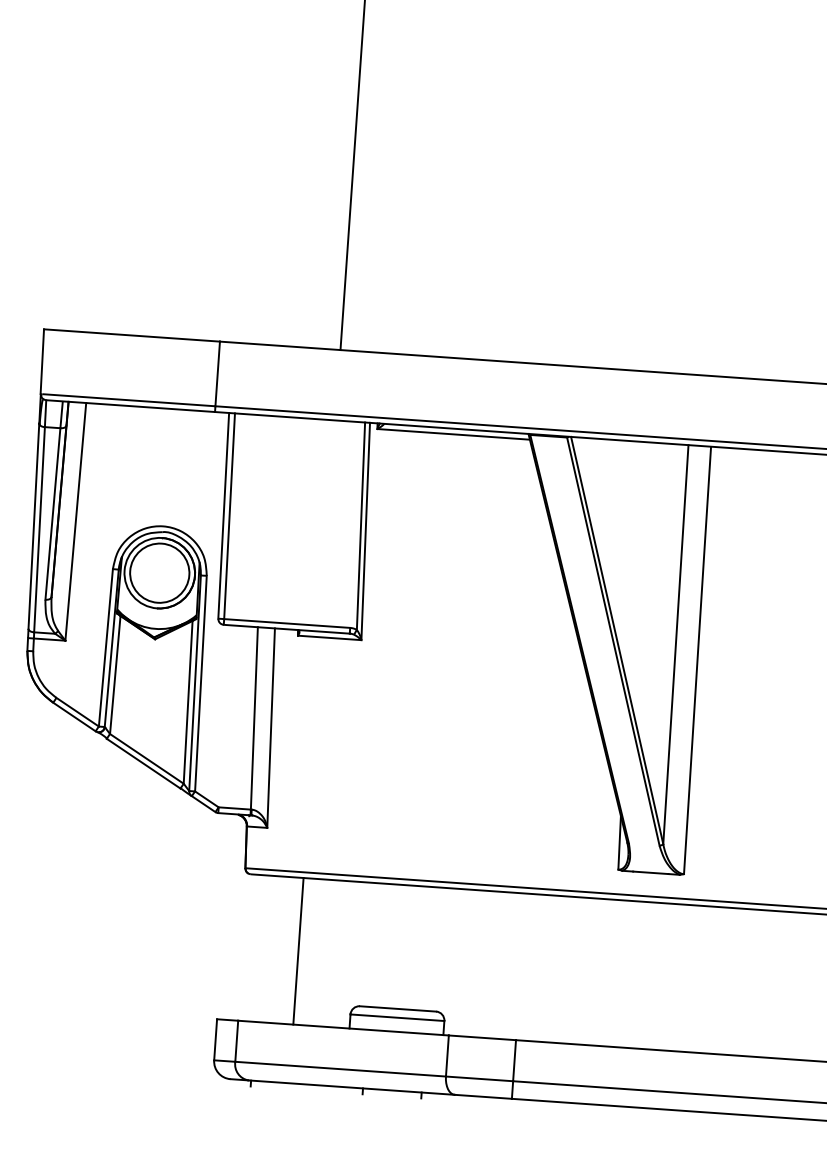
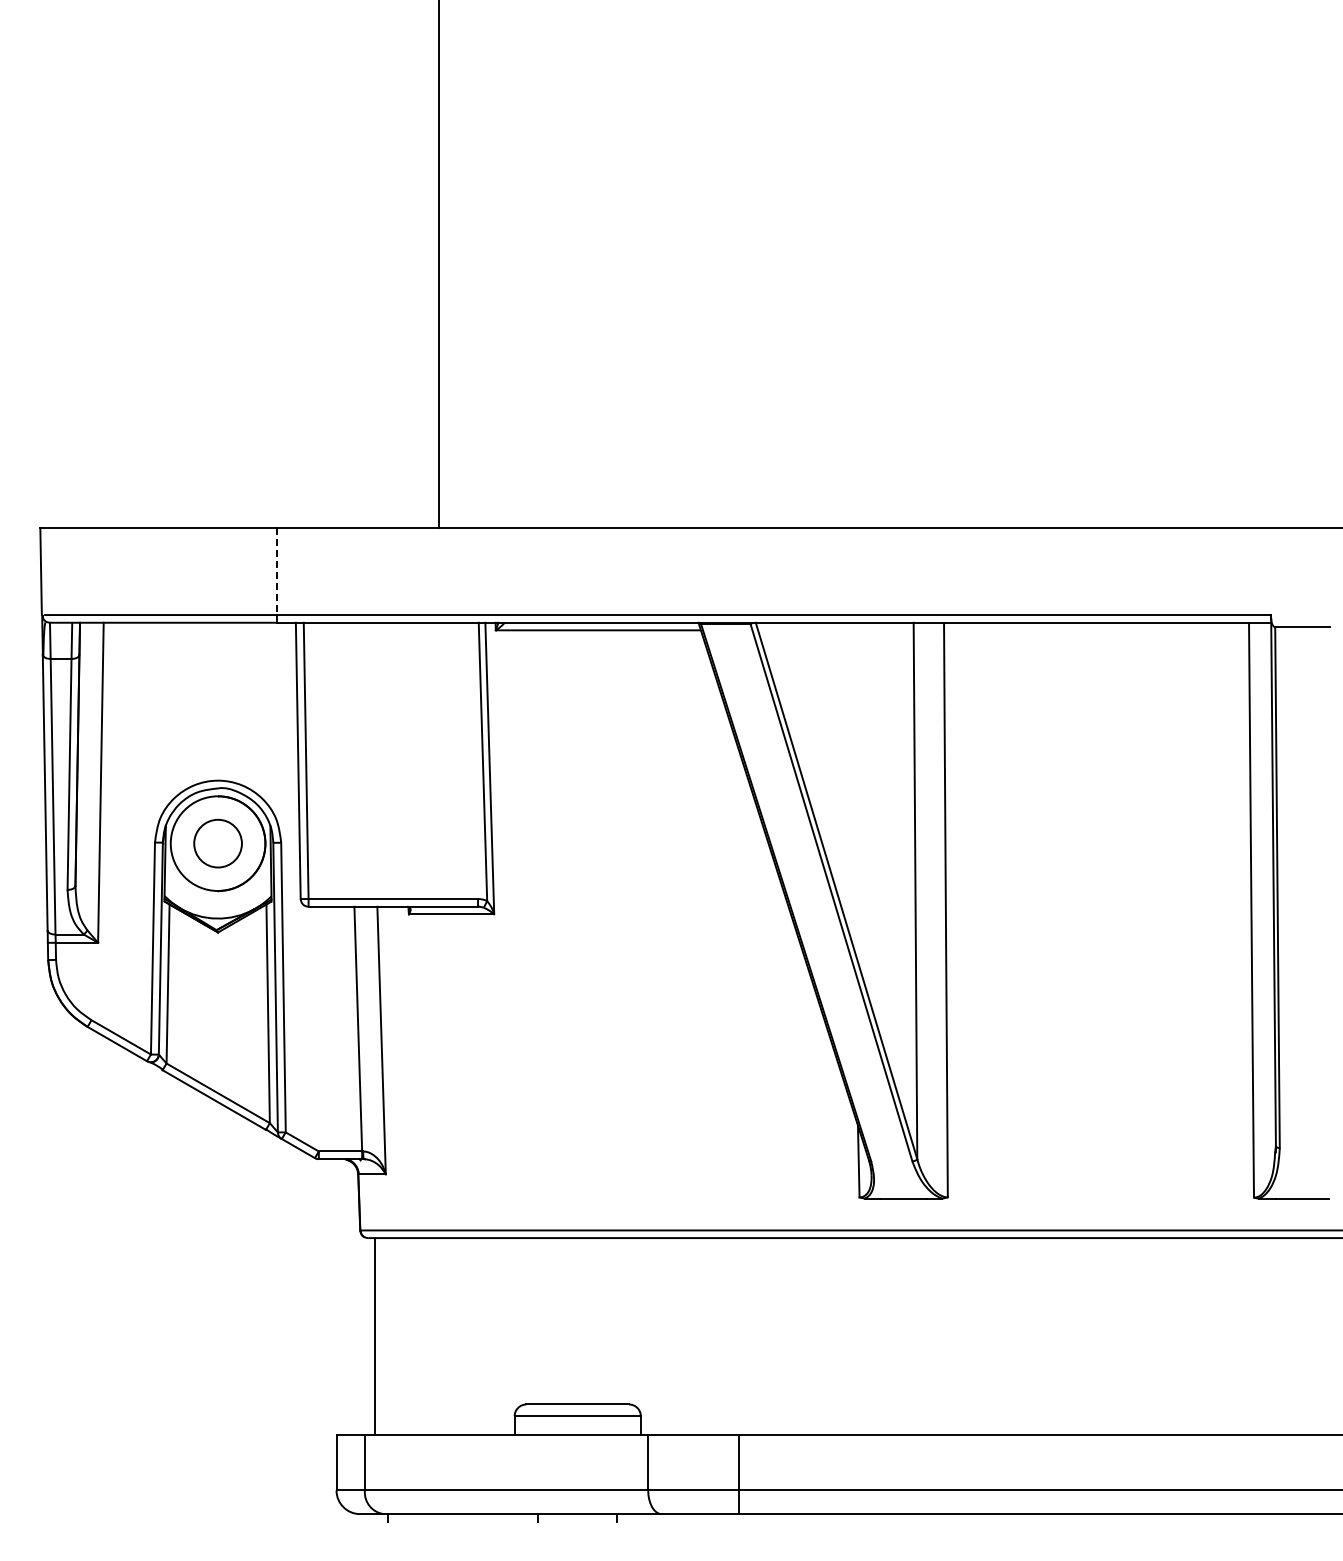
line: (217, 374) -> (276, 572), solid -> dashed
circle: (159, 573) -> (217, 843), size x0.6
line: (298, 951) -> (375, 1336), moved

